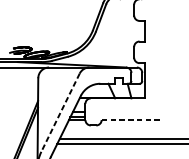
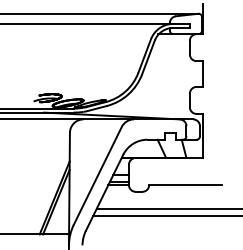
line: (60, 113) -> (97, 176), dashed -> solid
line: (130, 120) -> (185, 185), dashed -> solid

